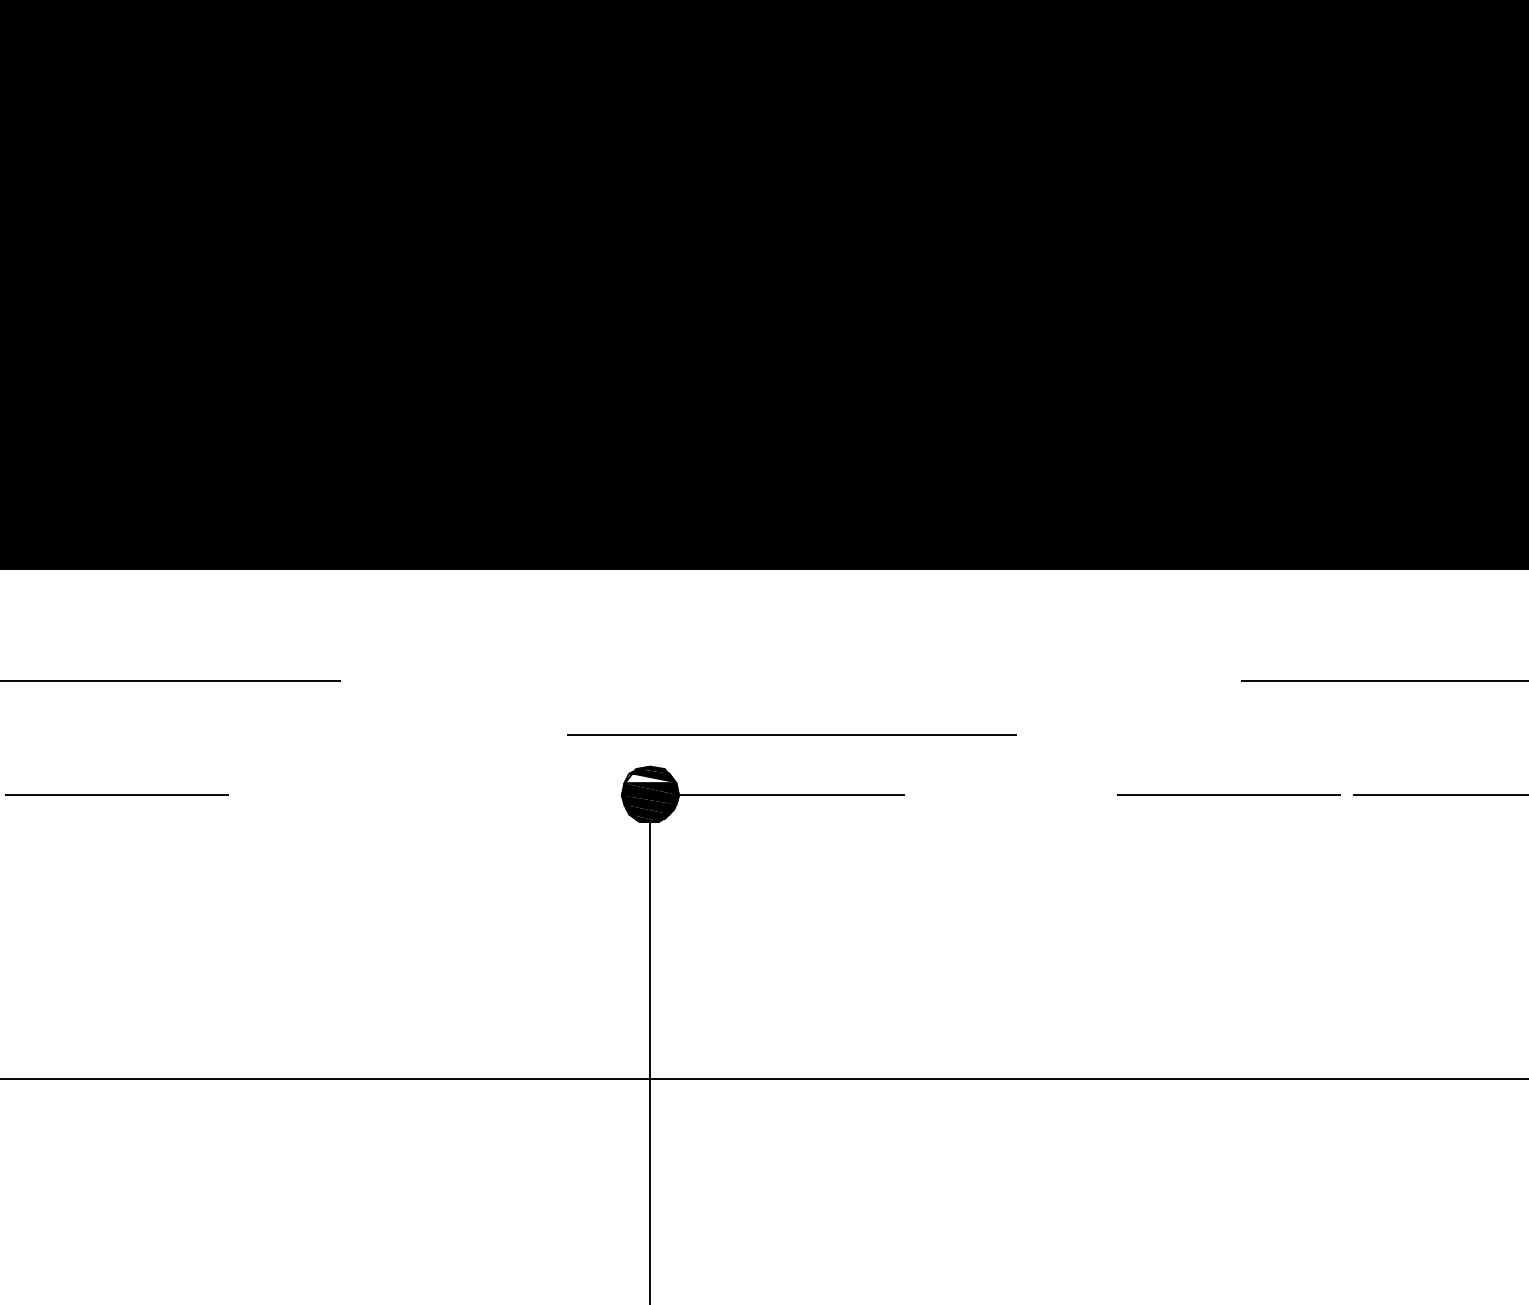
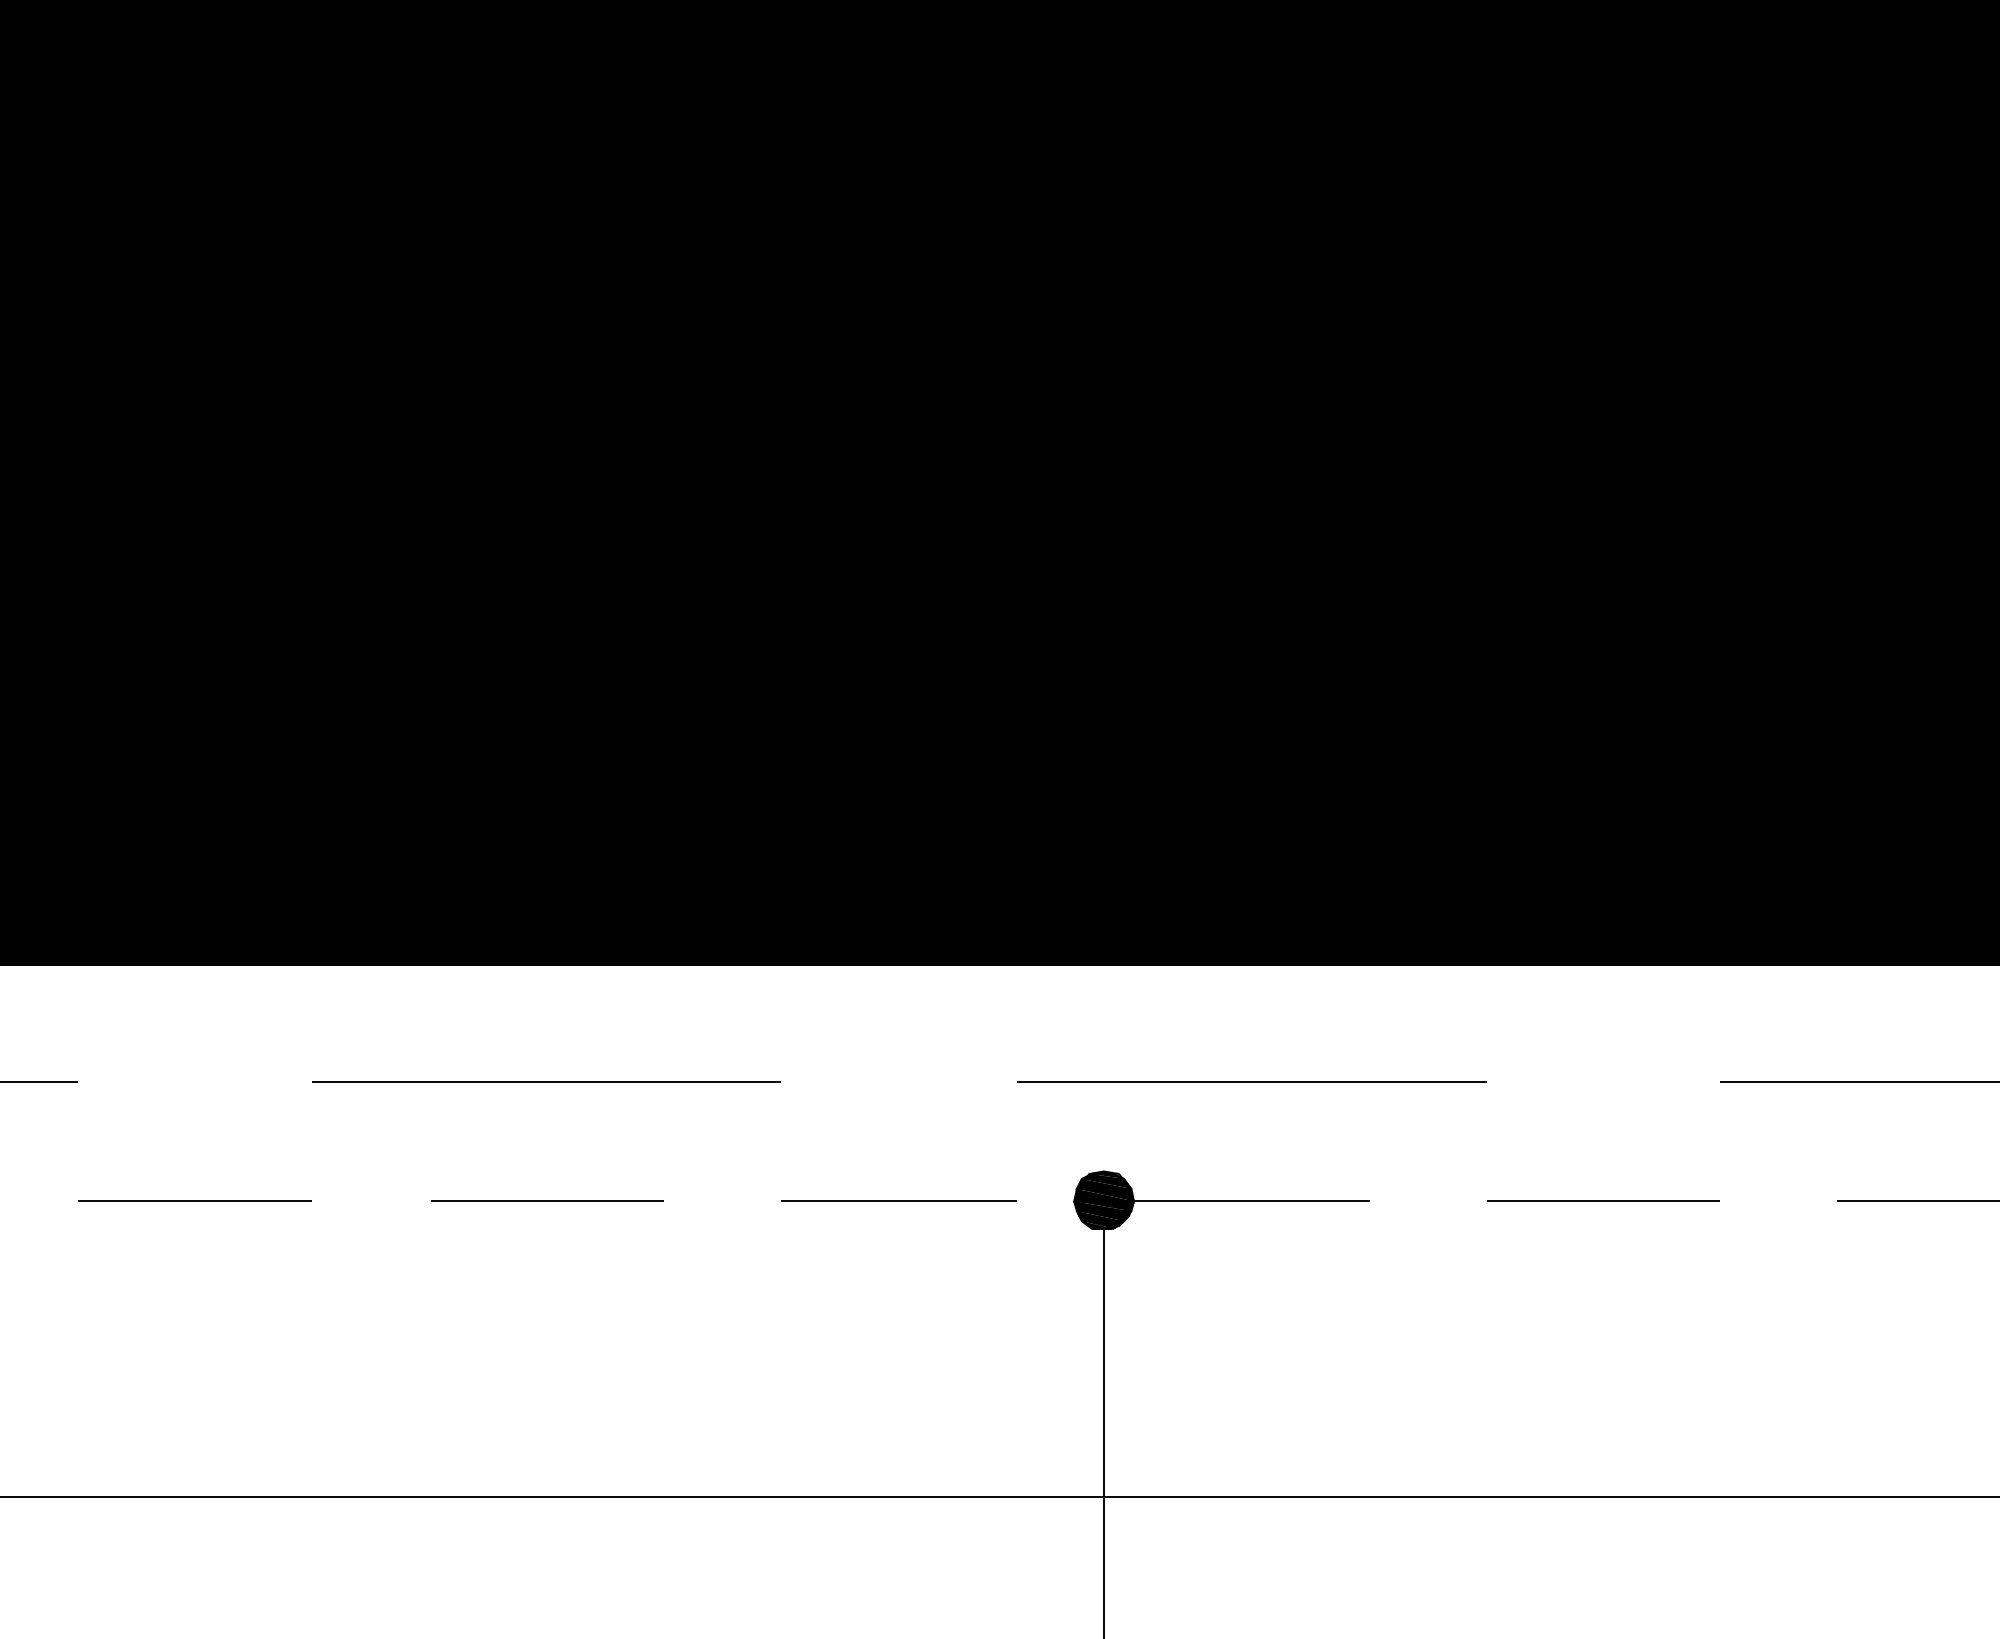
line: (791, 734) -> (1251, 1081), moved
fill: (649, 778) -> (1103, 1183), added
line: (453, 794) -> (898, 1200), added
line: (1229, 794) -> (1603, 1200), moved

